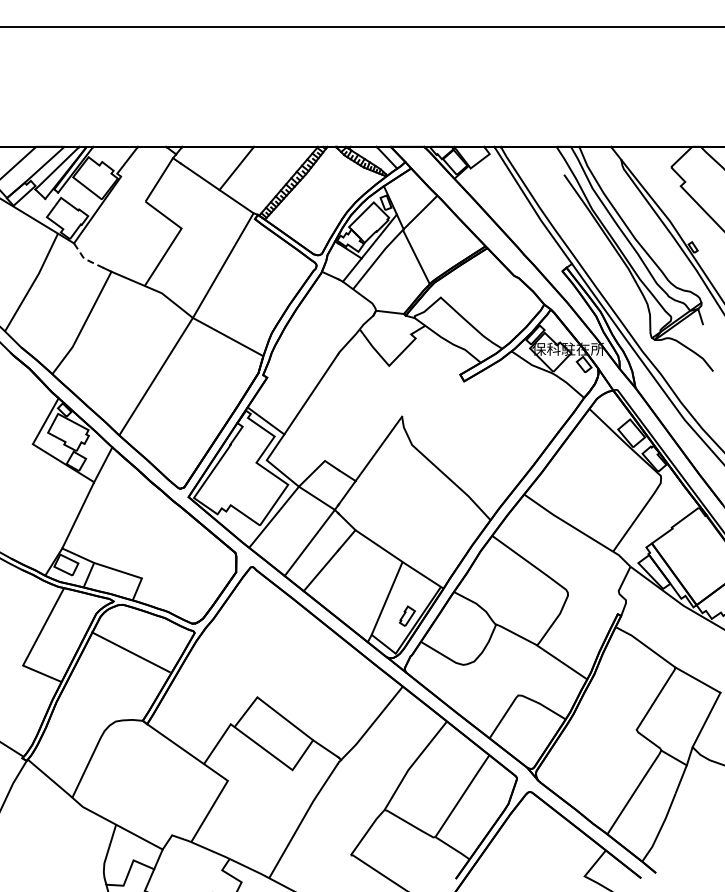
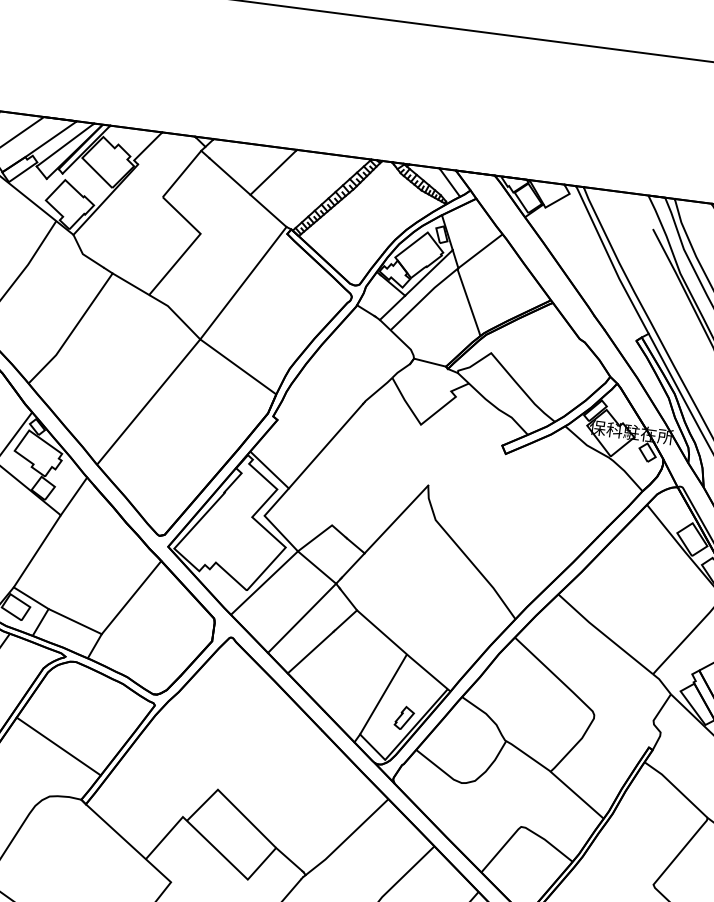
line: (85, 259) -> (84, 255), dashed -> solid
line: (162, 543) -> (130, 596), added
line: (130, 652) -> (58, 746), moved

